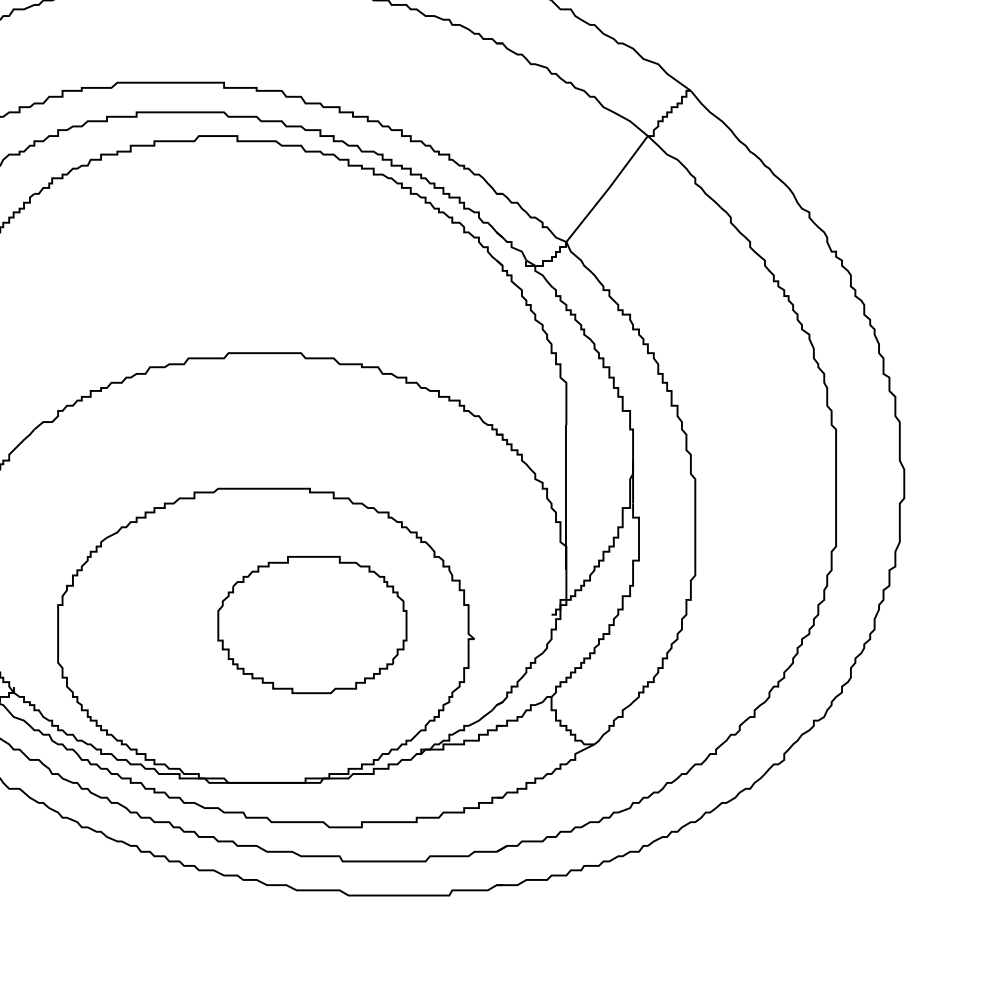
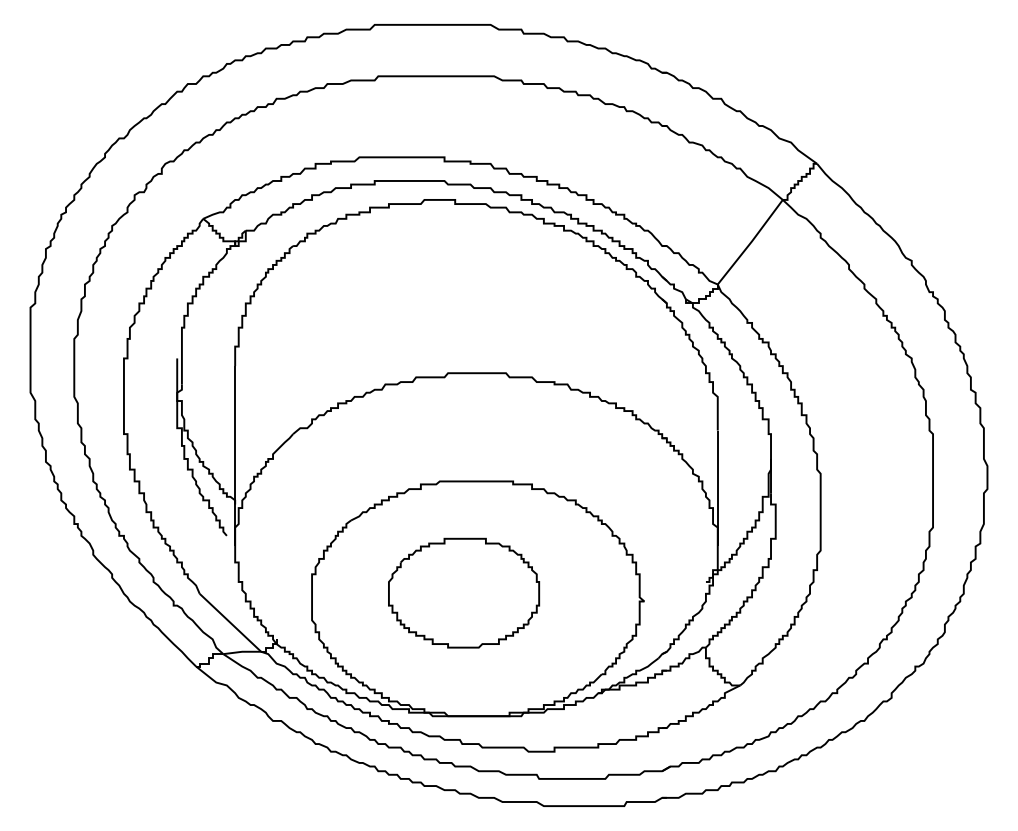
part: (312, 624) -> (464, 592), moved

